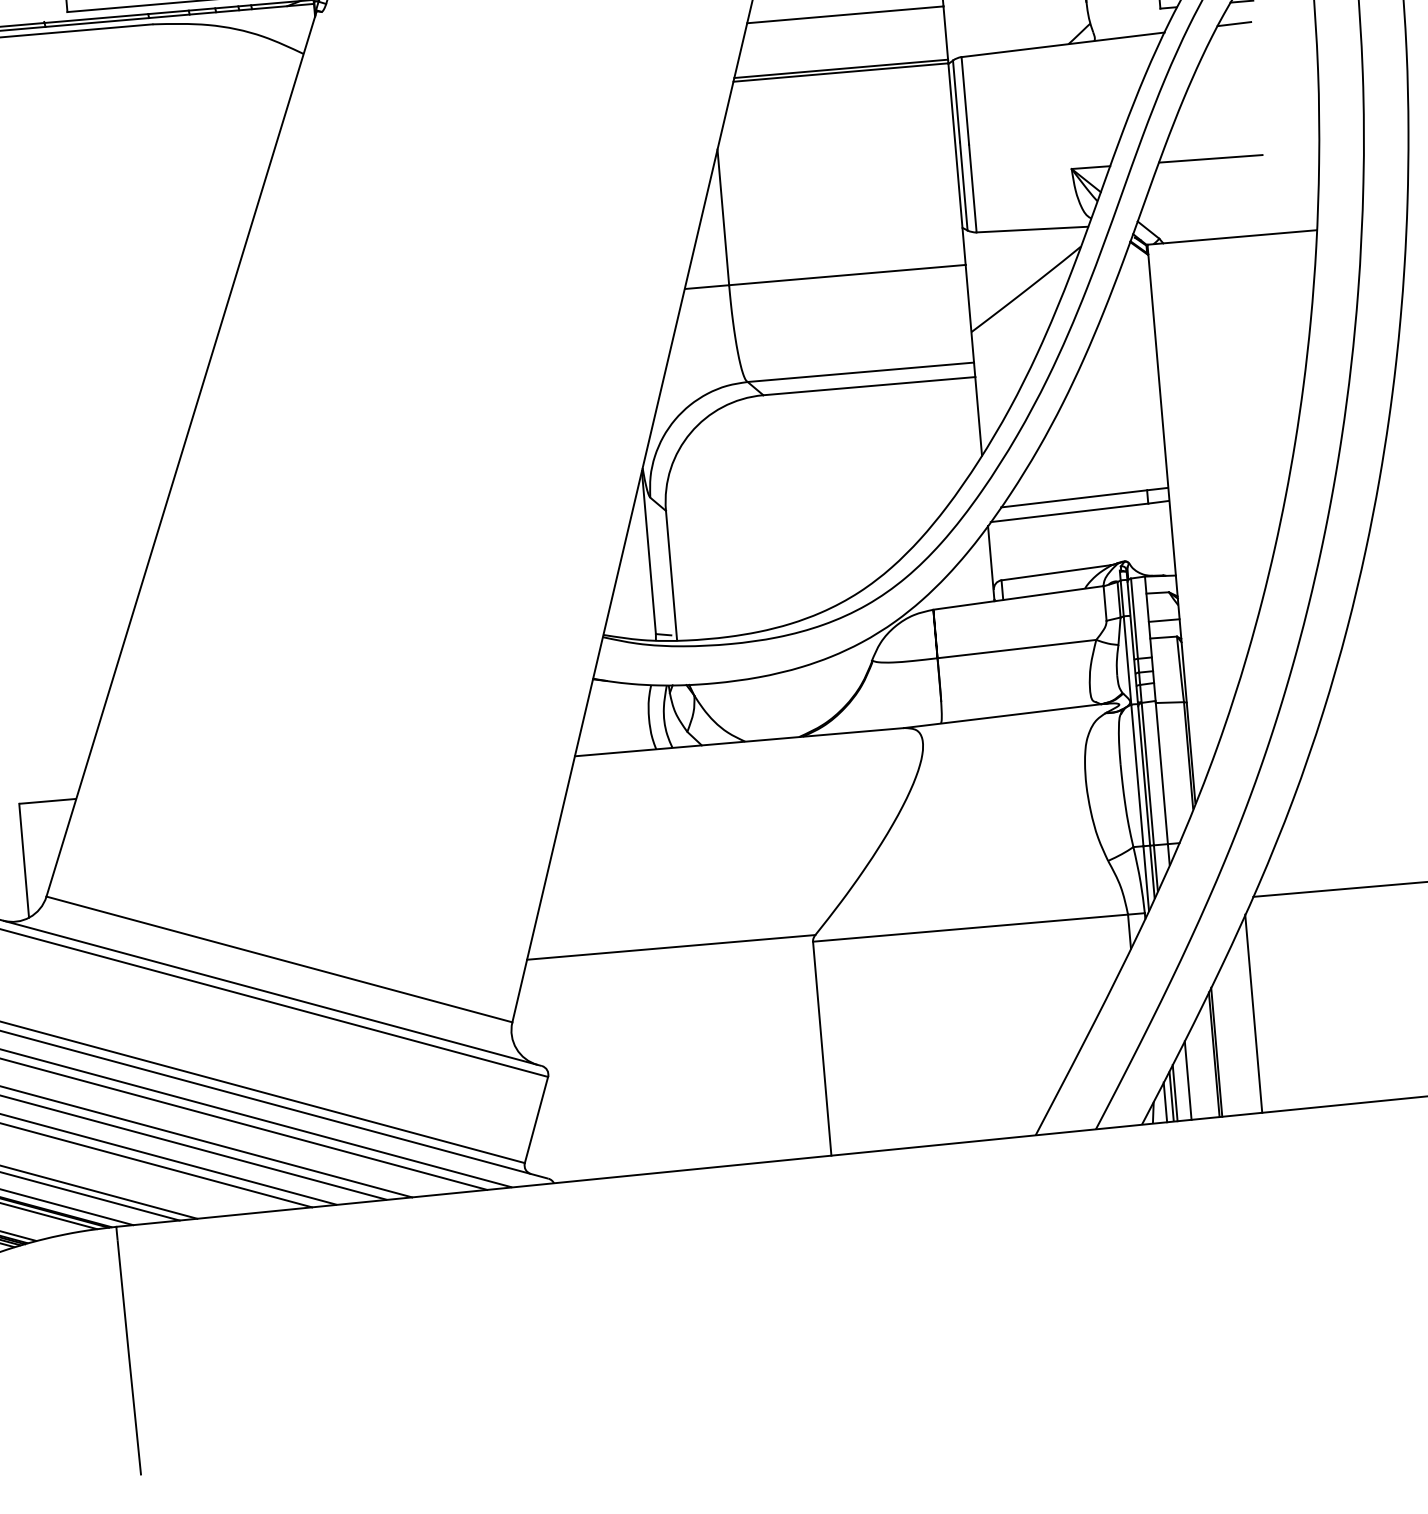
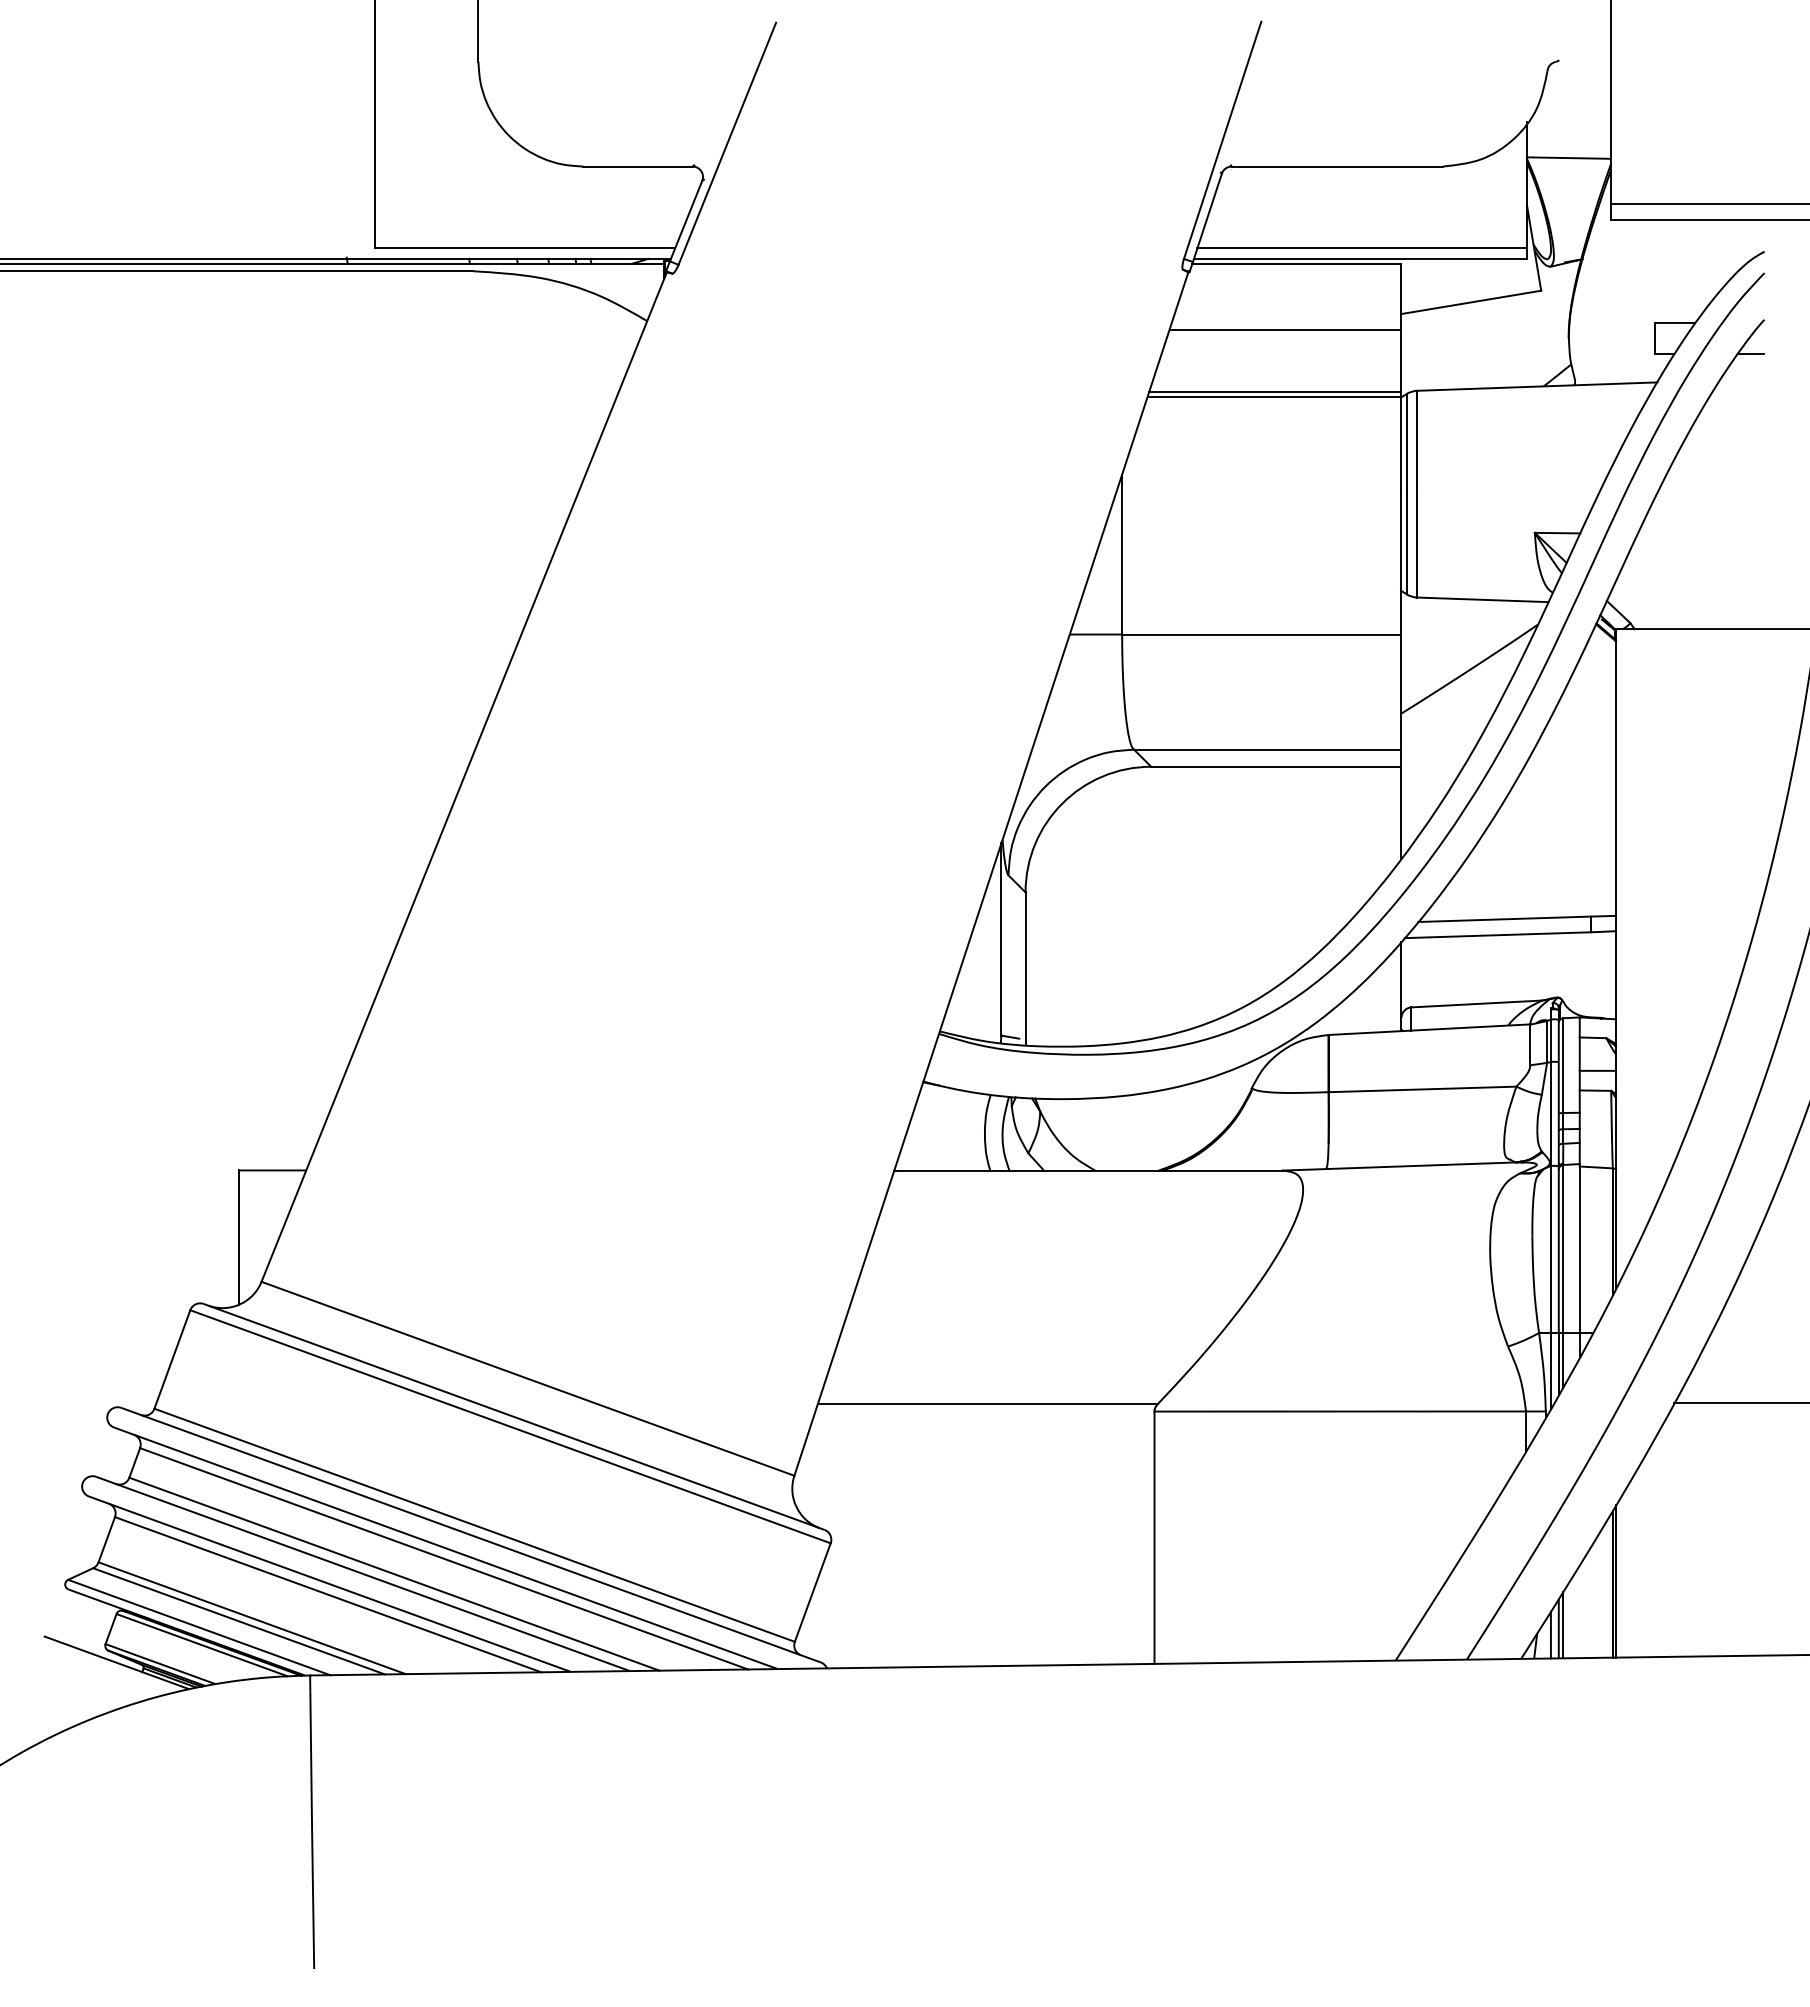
line: (1234, 24) -> (1739, 379), removed
line: (1210, 158) -> (1698, 534), removed
line: (1253, 1013) -> (1663, 1539), removed
line: (1187, 1080) -> (1579, 1611), removed

